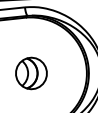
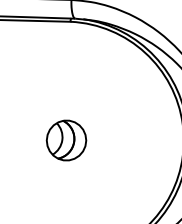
part: (31, 73) -> (66, 140), size x0.6

